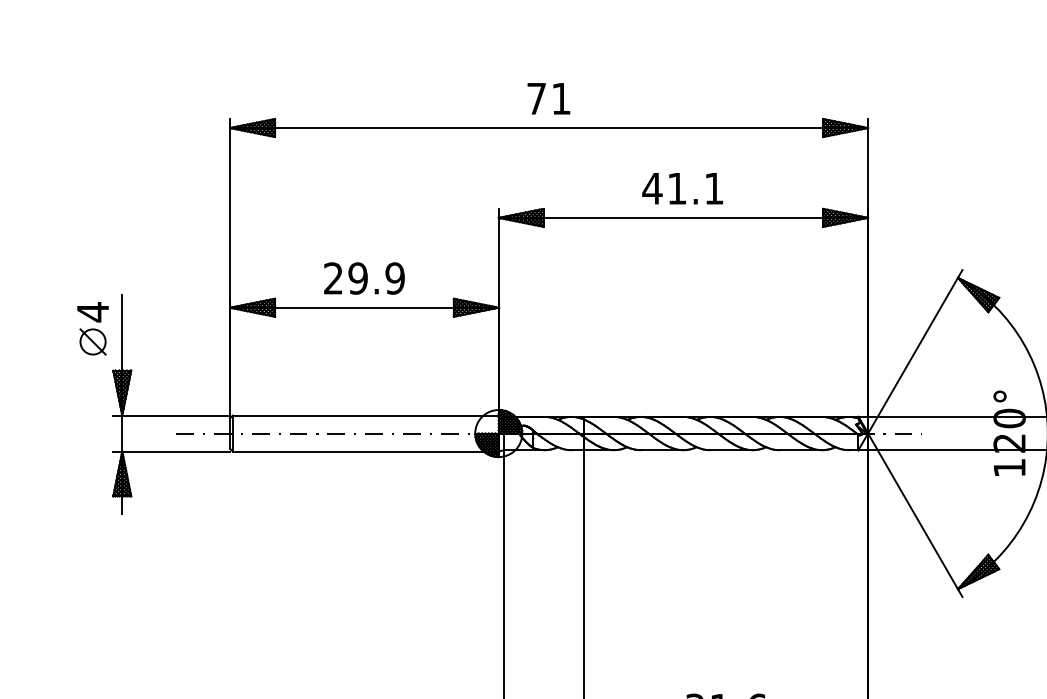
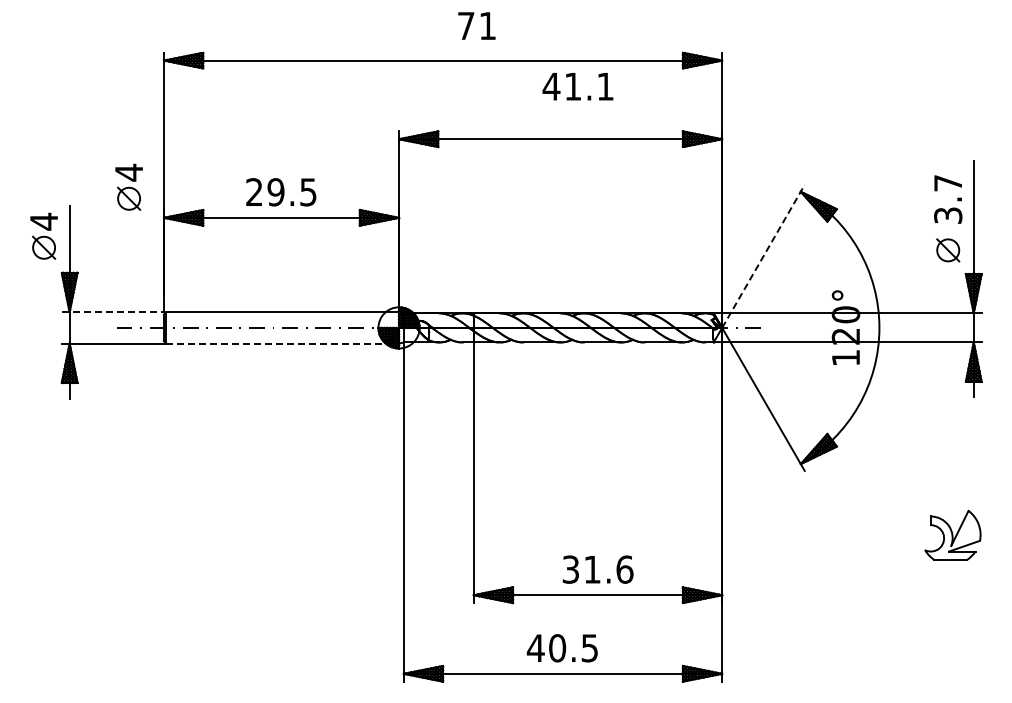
text: (548, 98) -> (476, 25), moved
text: (682, 188) -> (577, 86), moved
part: (189, 271) -> (128, 186), added
text: (394, 278) -> (307, 192), 29.9 -> 29.5
line: (915, 351) -> (763, 256), solid -> dashed
line: (172, 415) -> (113, 312), solid -> dashed
line: (366, 451) -> (283, 343), solid -> dashed

